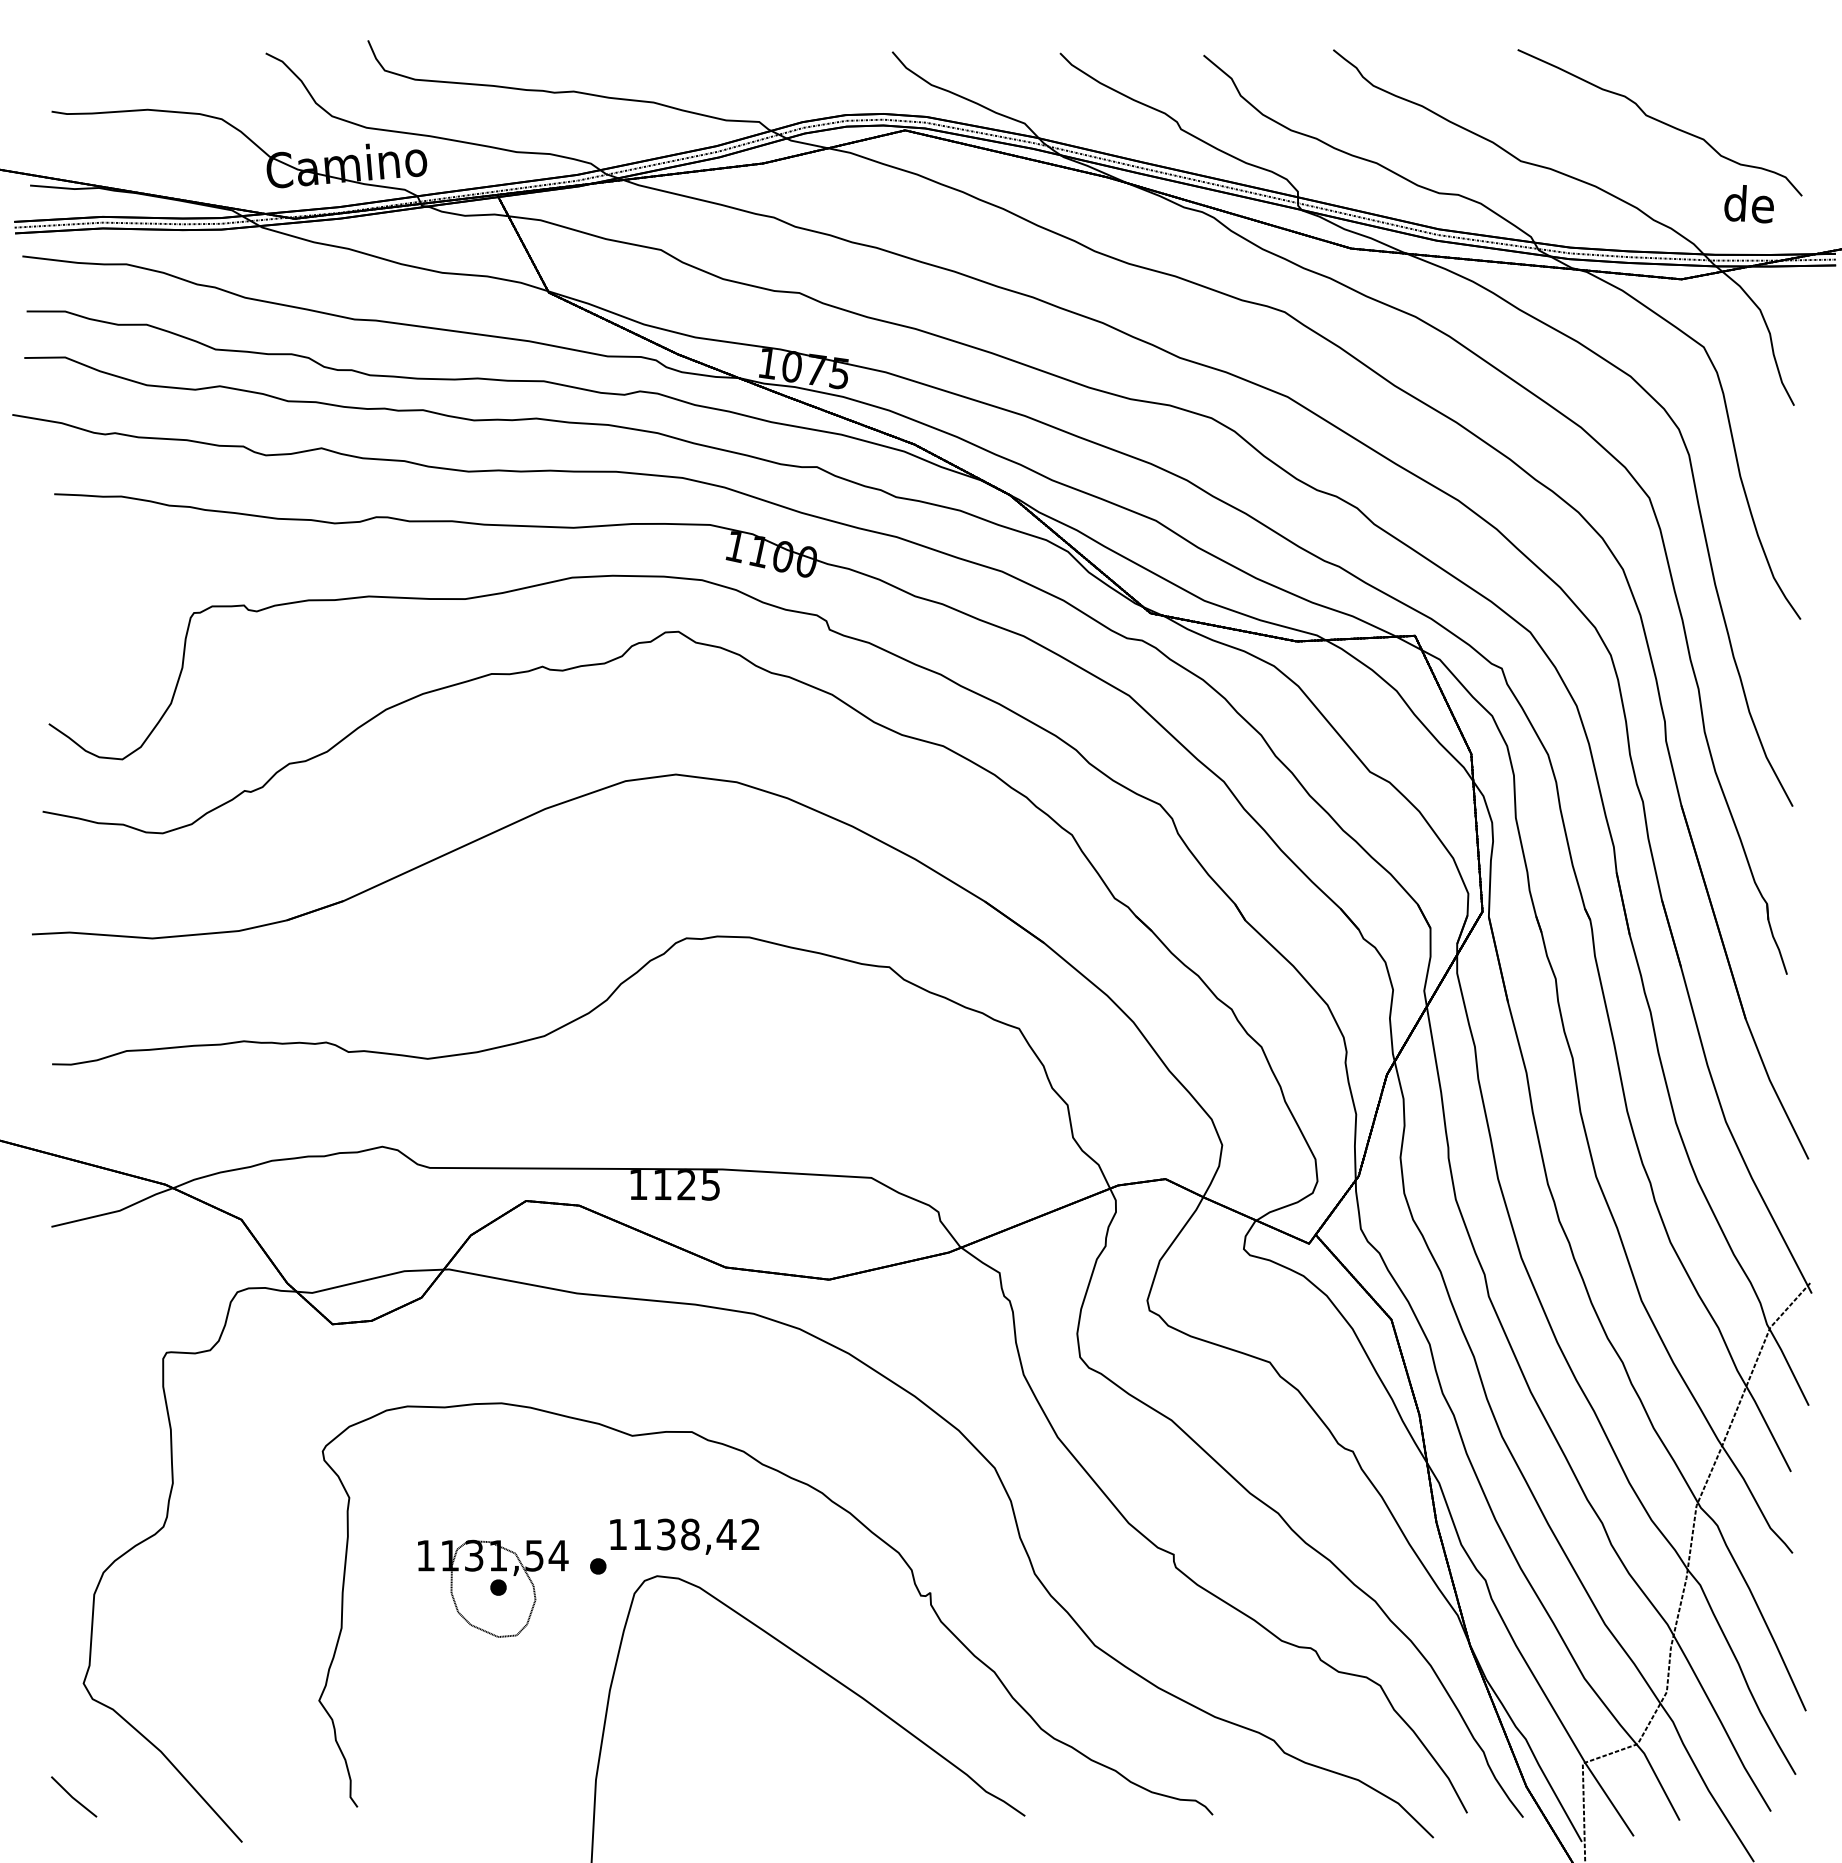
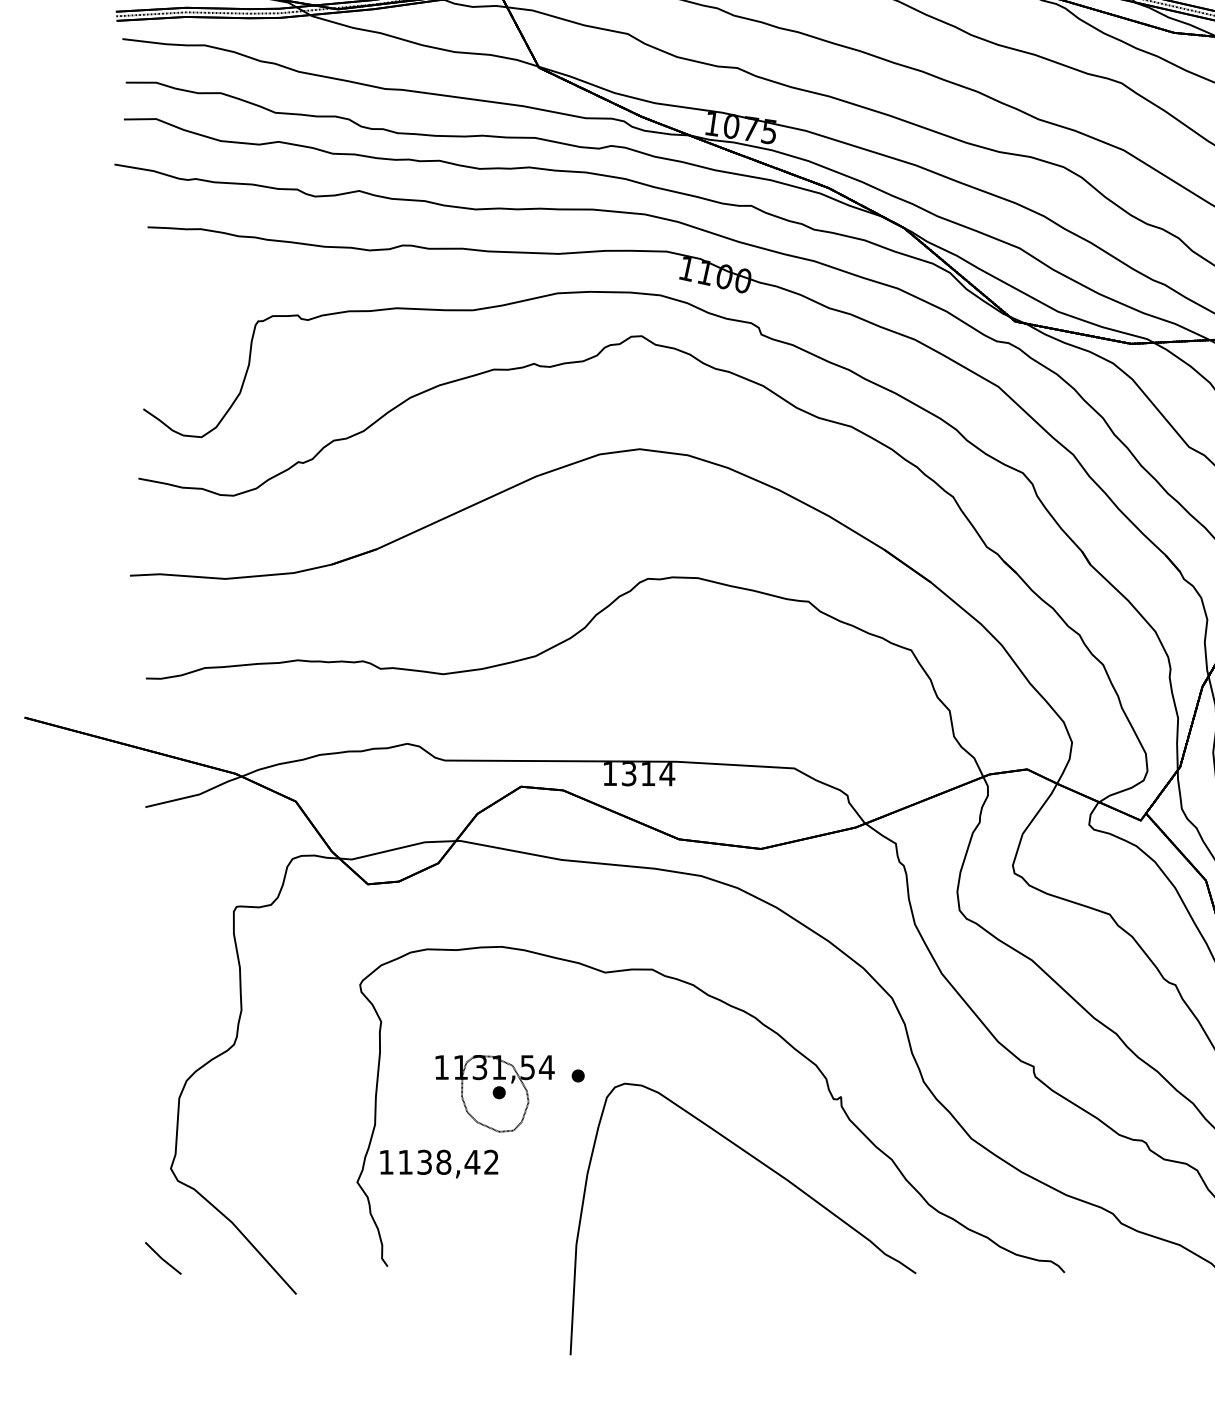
text: (686, 1185) -> (648, 774), 1125 -> 1314
text: (684, 1536) -> (439, 1163), moved

